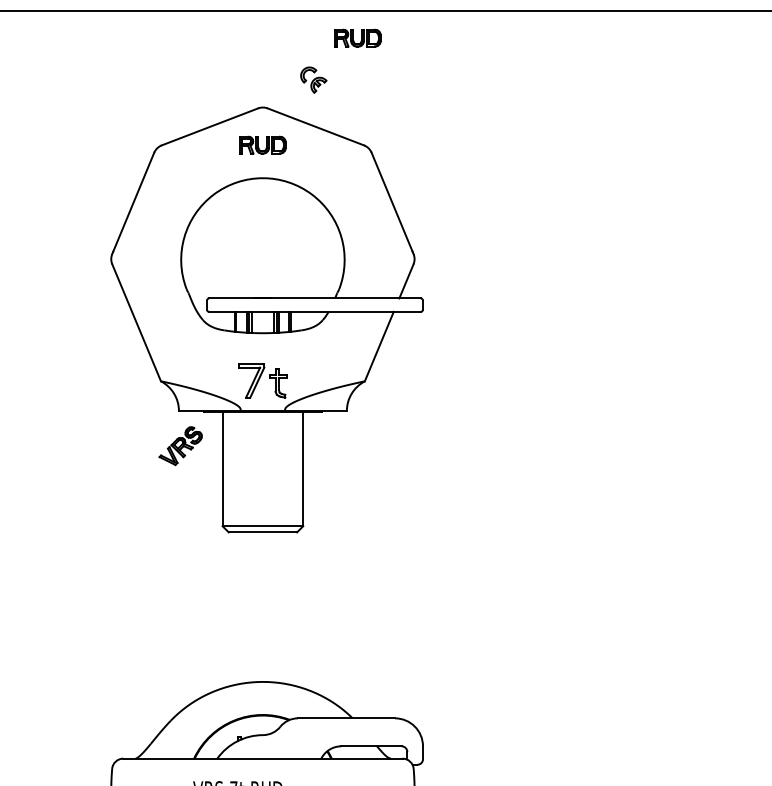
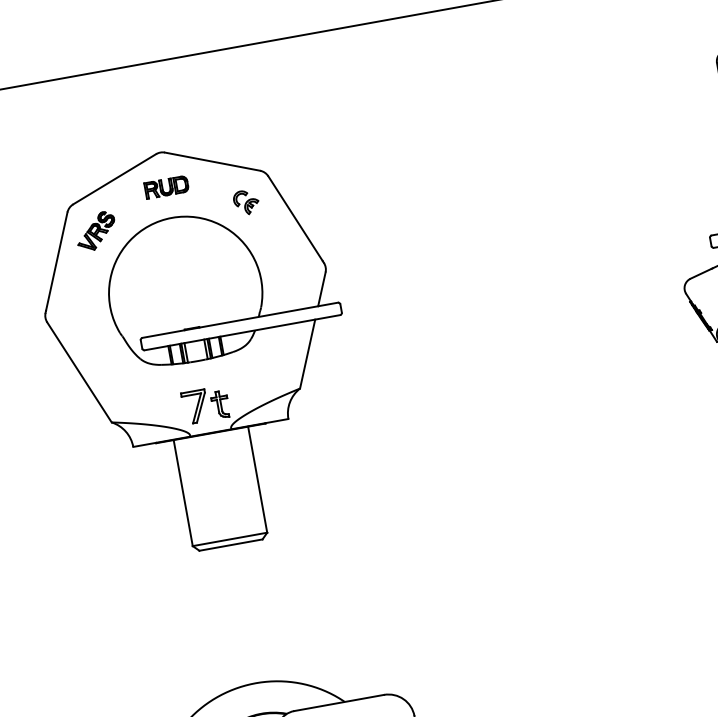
part: (357, 37) -> (236, 72), removed
part: (313, 79) -> (246, 201), moved
part: (180, 446) -> (96, 231), moved

